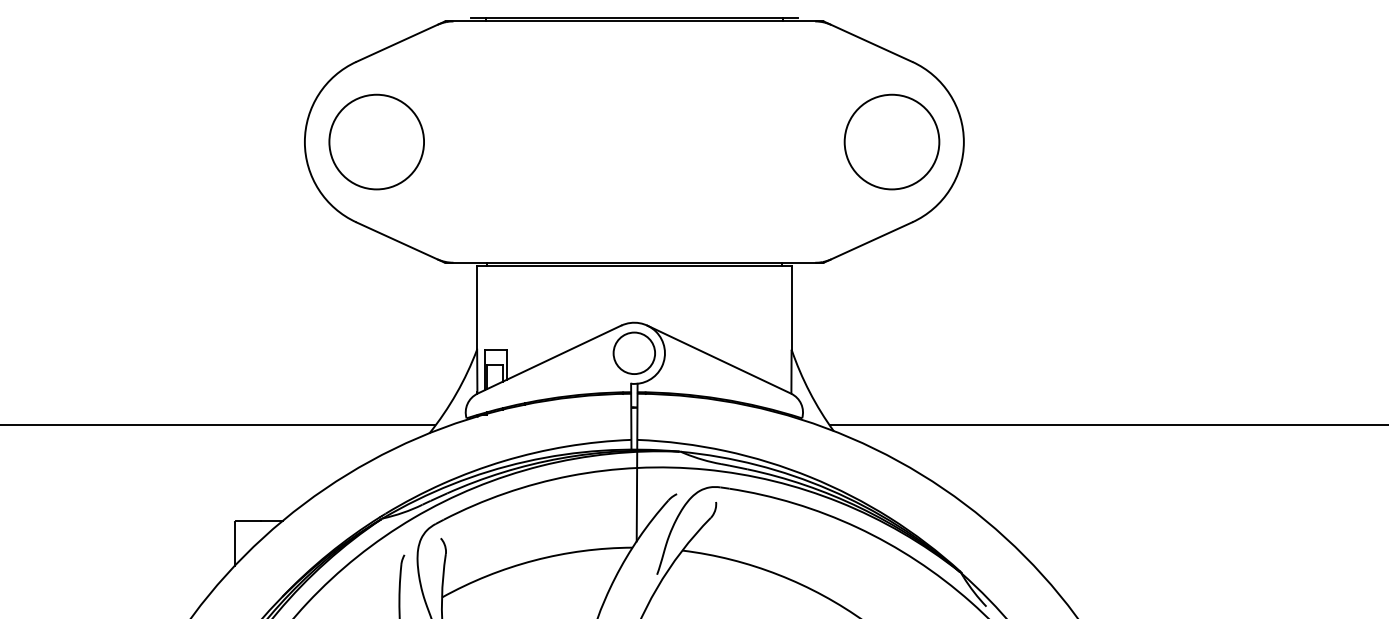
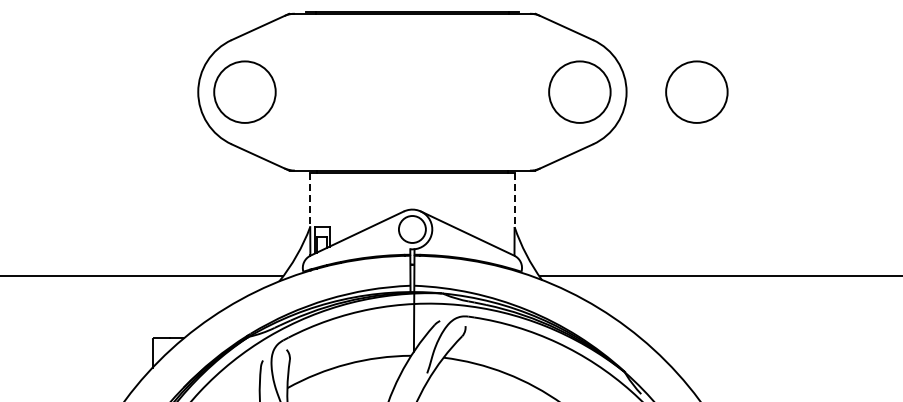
circle: (1071, 141) -> (696, 91), added
line: (476, 308) -> (309, 200), solid -> dashed
line: (791, 308) -> (514, 200), solid -> dashed

